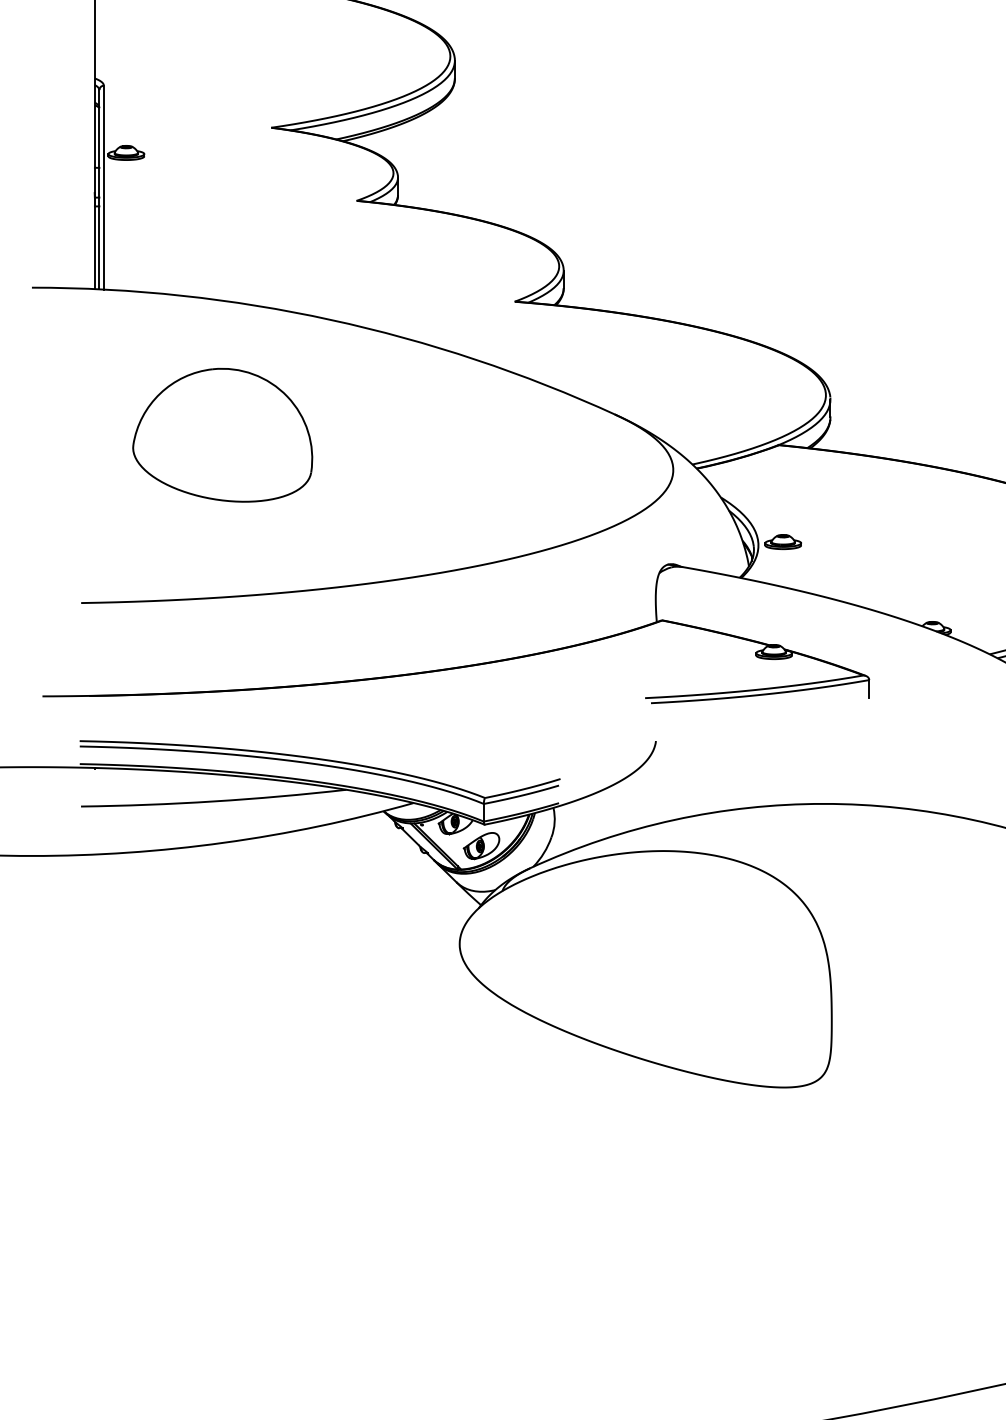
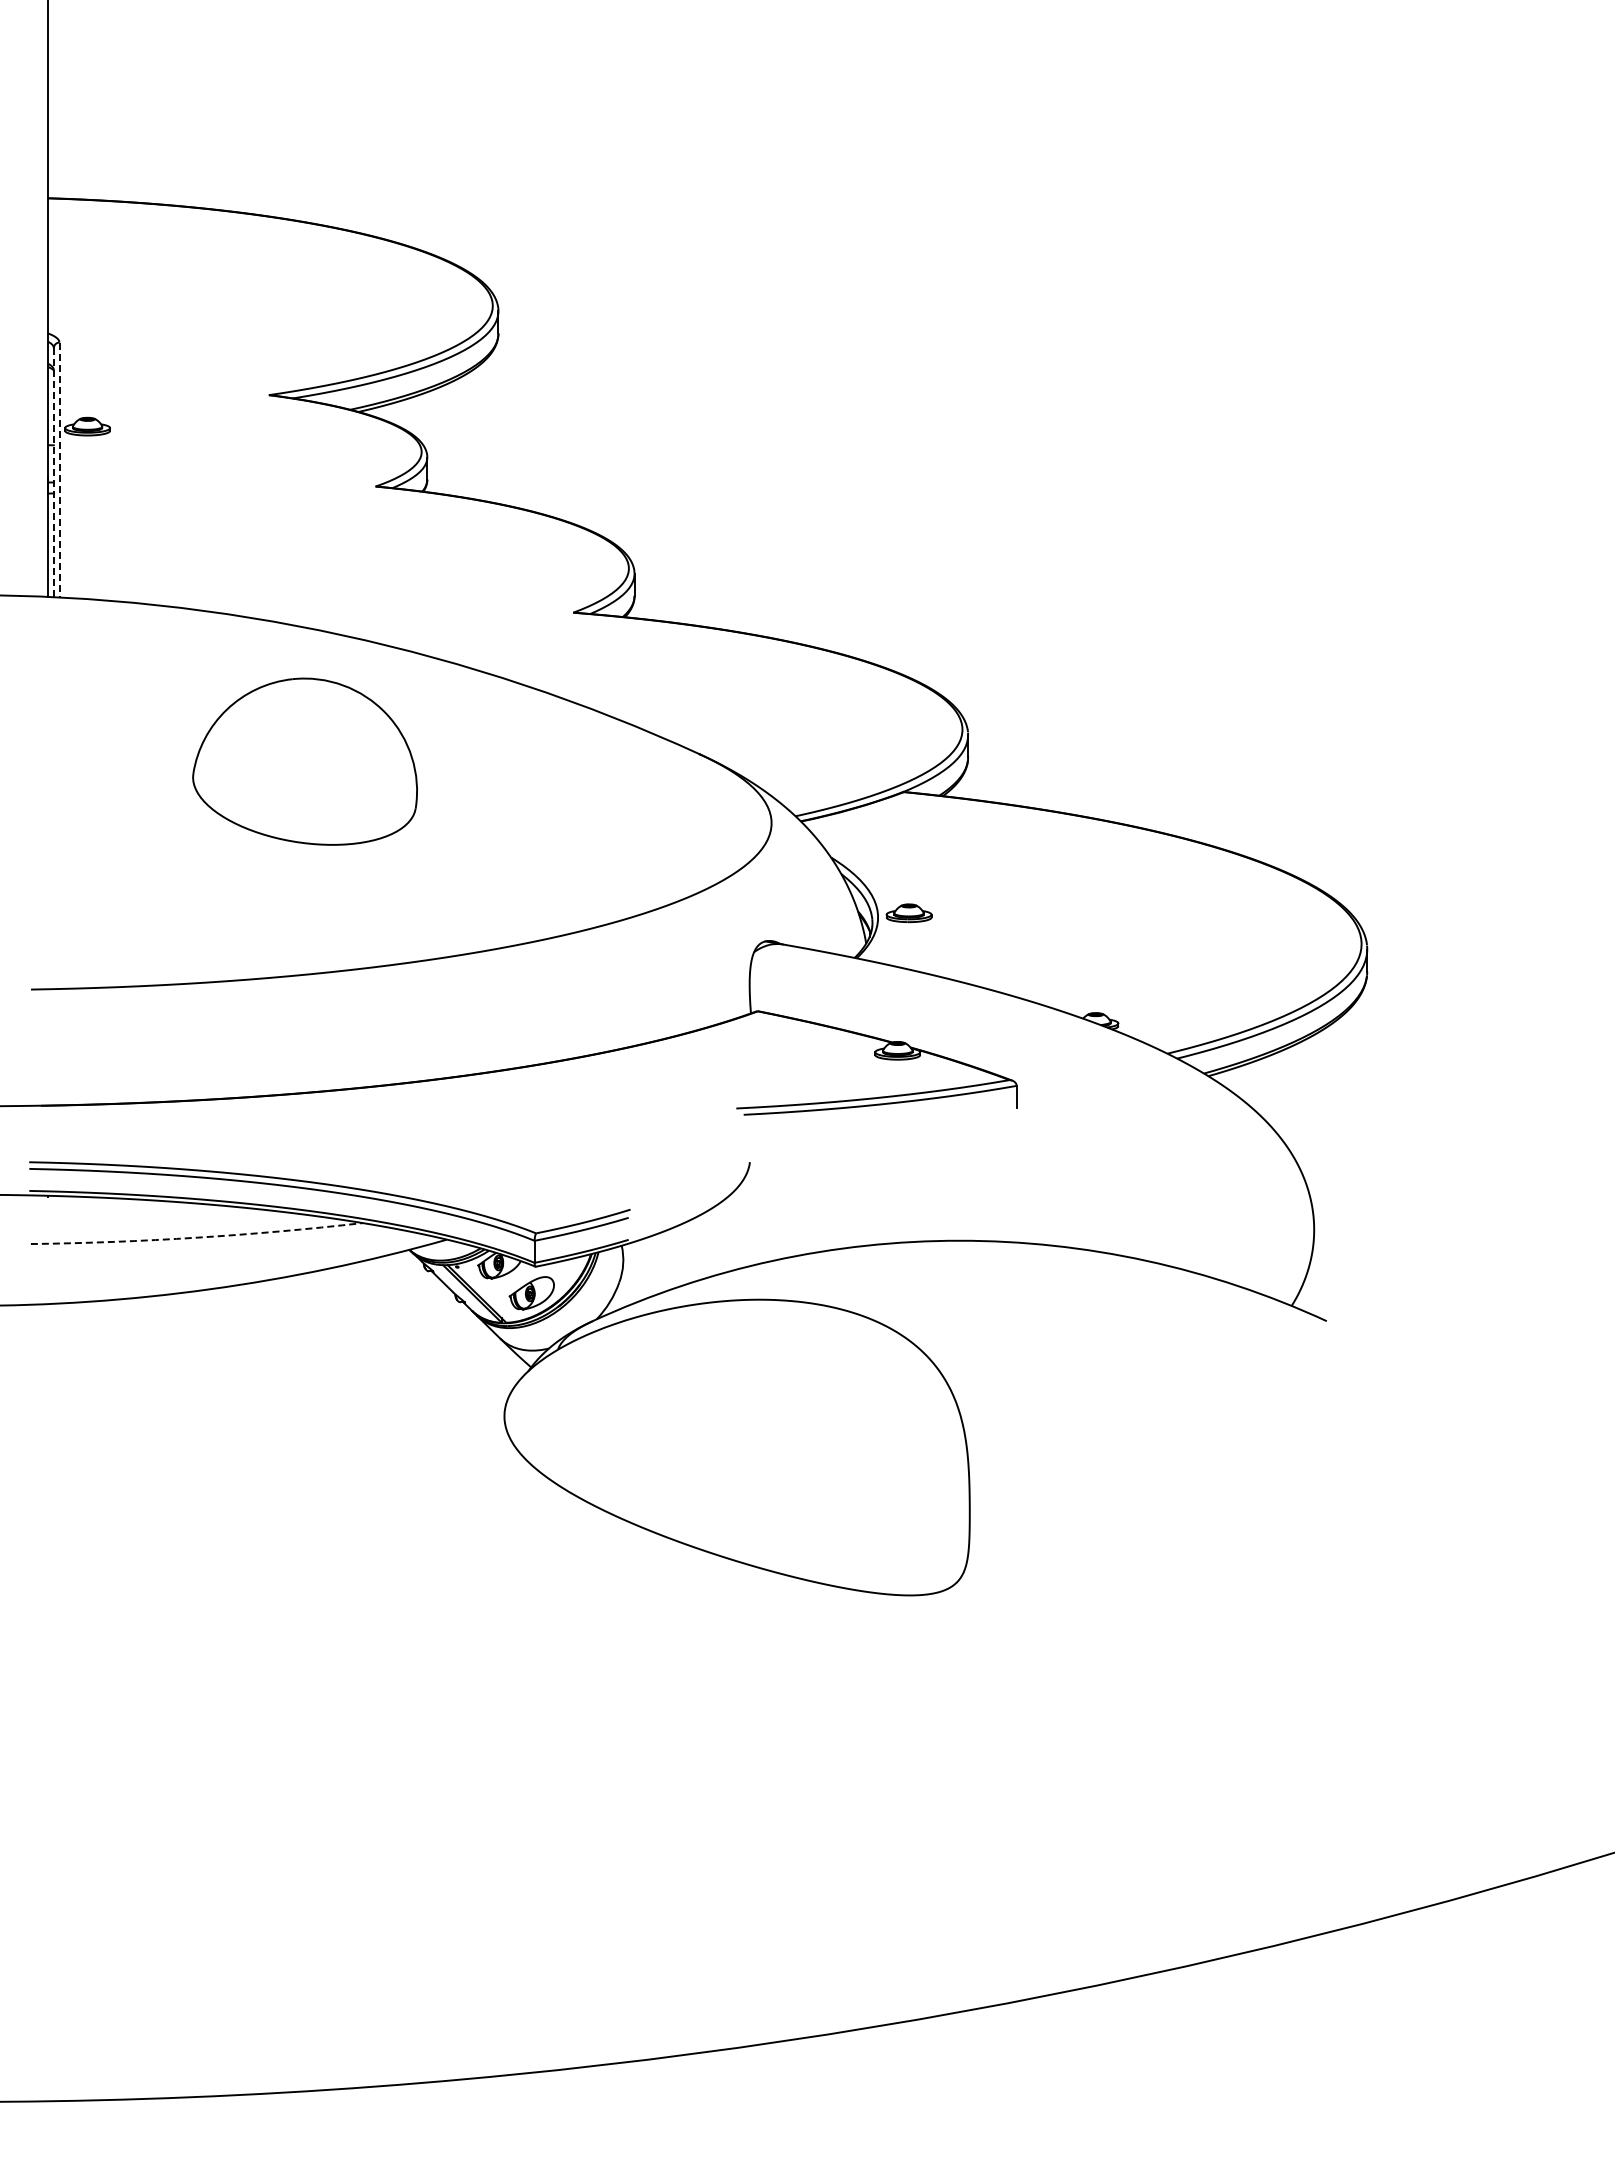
line: (103, 188) -> (59, 470), solid -> dashed
line: (99, 189) -> (53, 472), solid -> dashed
part: (222, 435) -> (304, 761), moved
arc: (214, 801) -> (197, 1237), solid -> dashed

